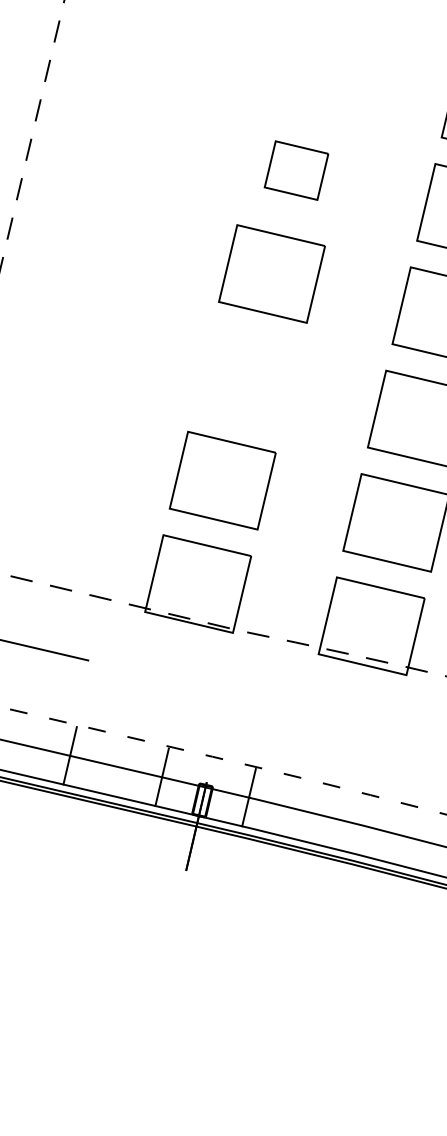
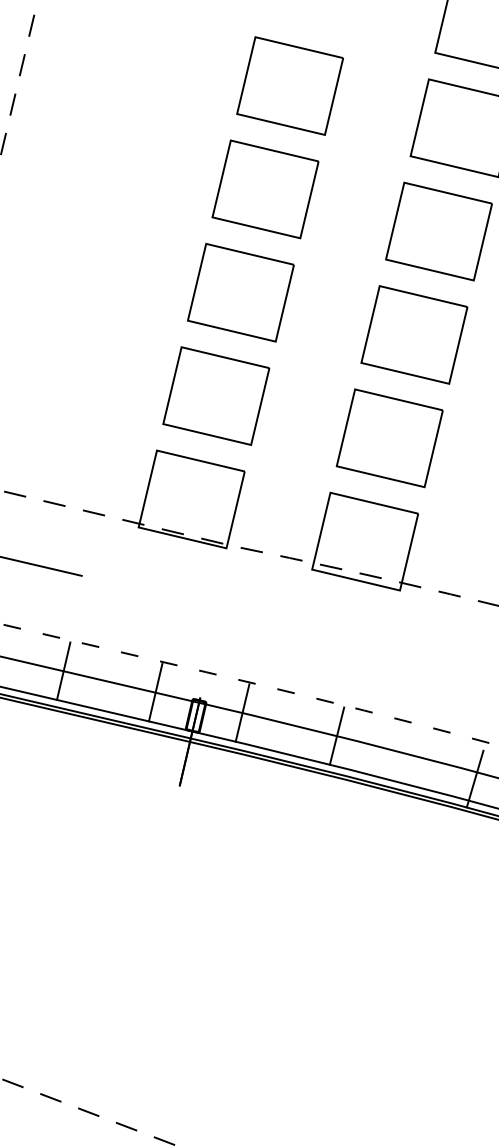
part: (295, 170) -> (289, 85), size x1.67
part: (246, 377) -> (240, 292), added
line: (342, 820) -> (336, 735), added

